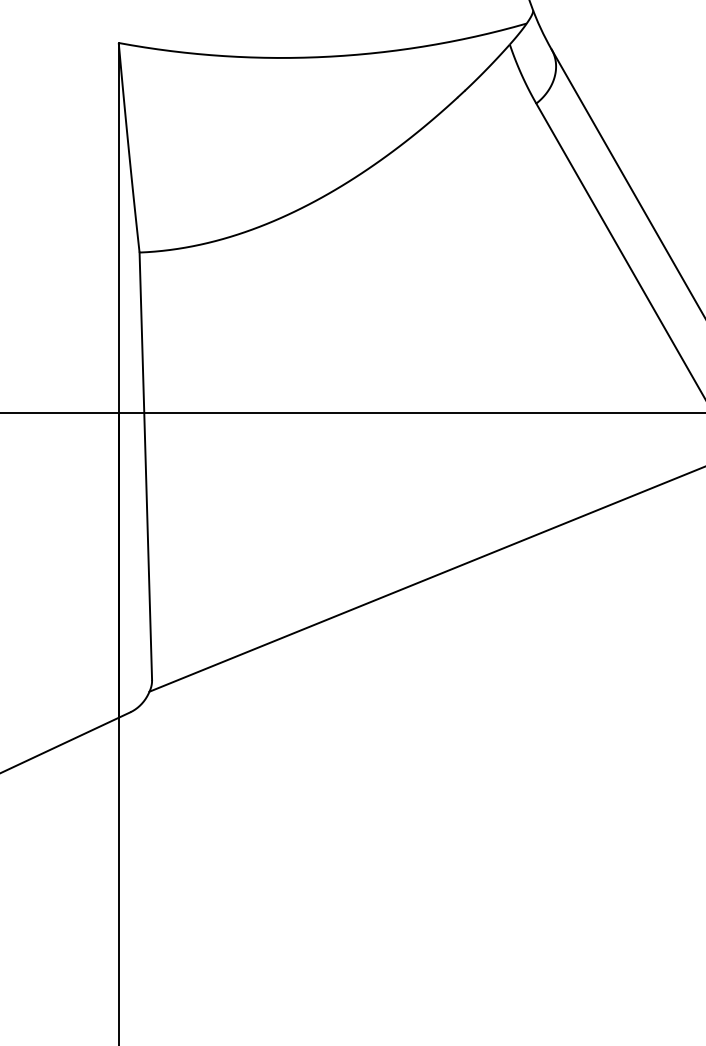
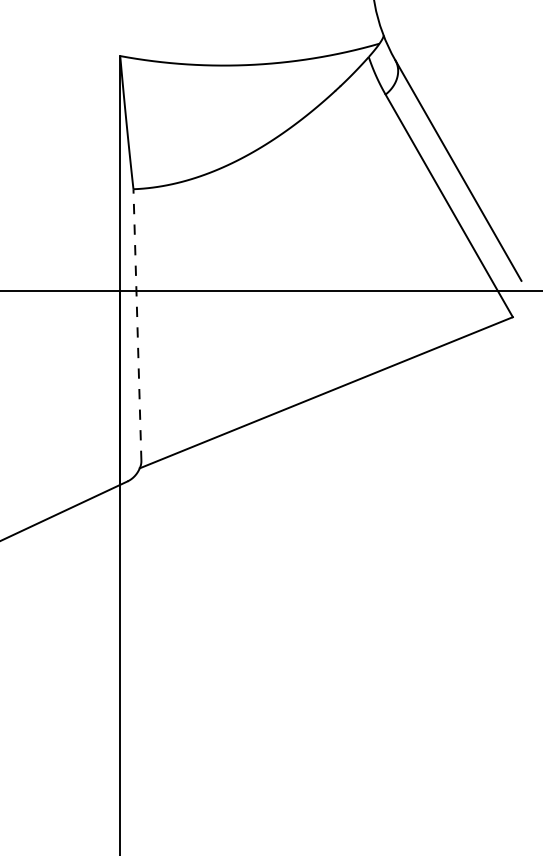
line: (145, 466) -> (137, 325), solid -> dashed

